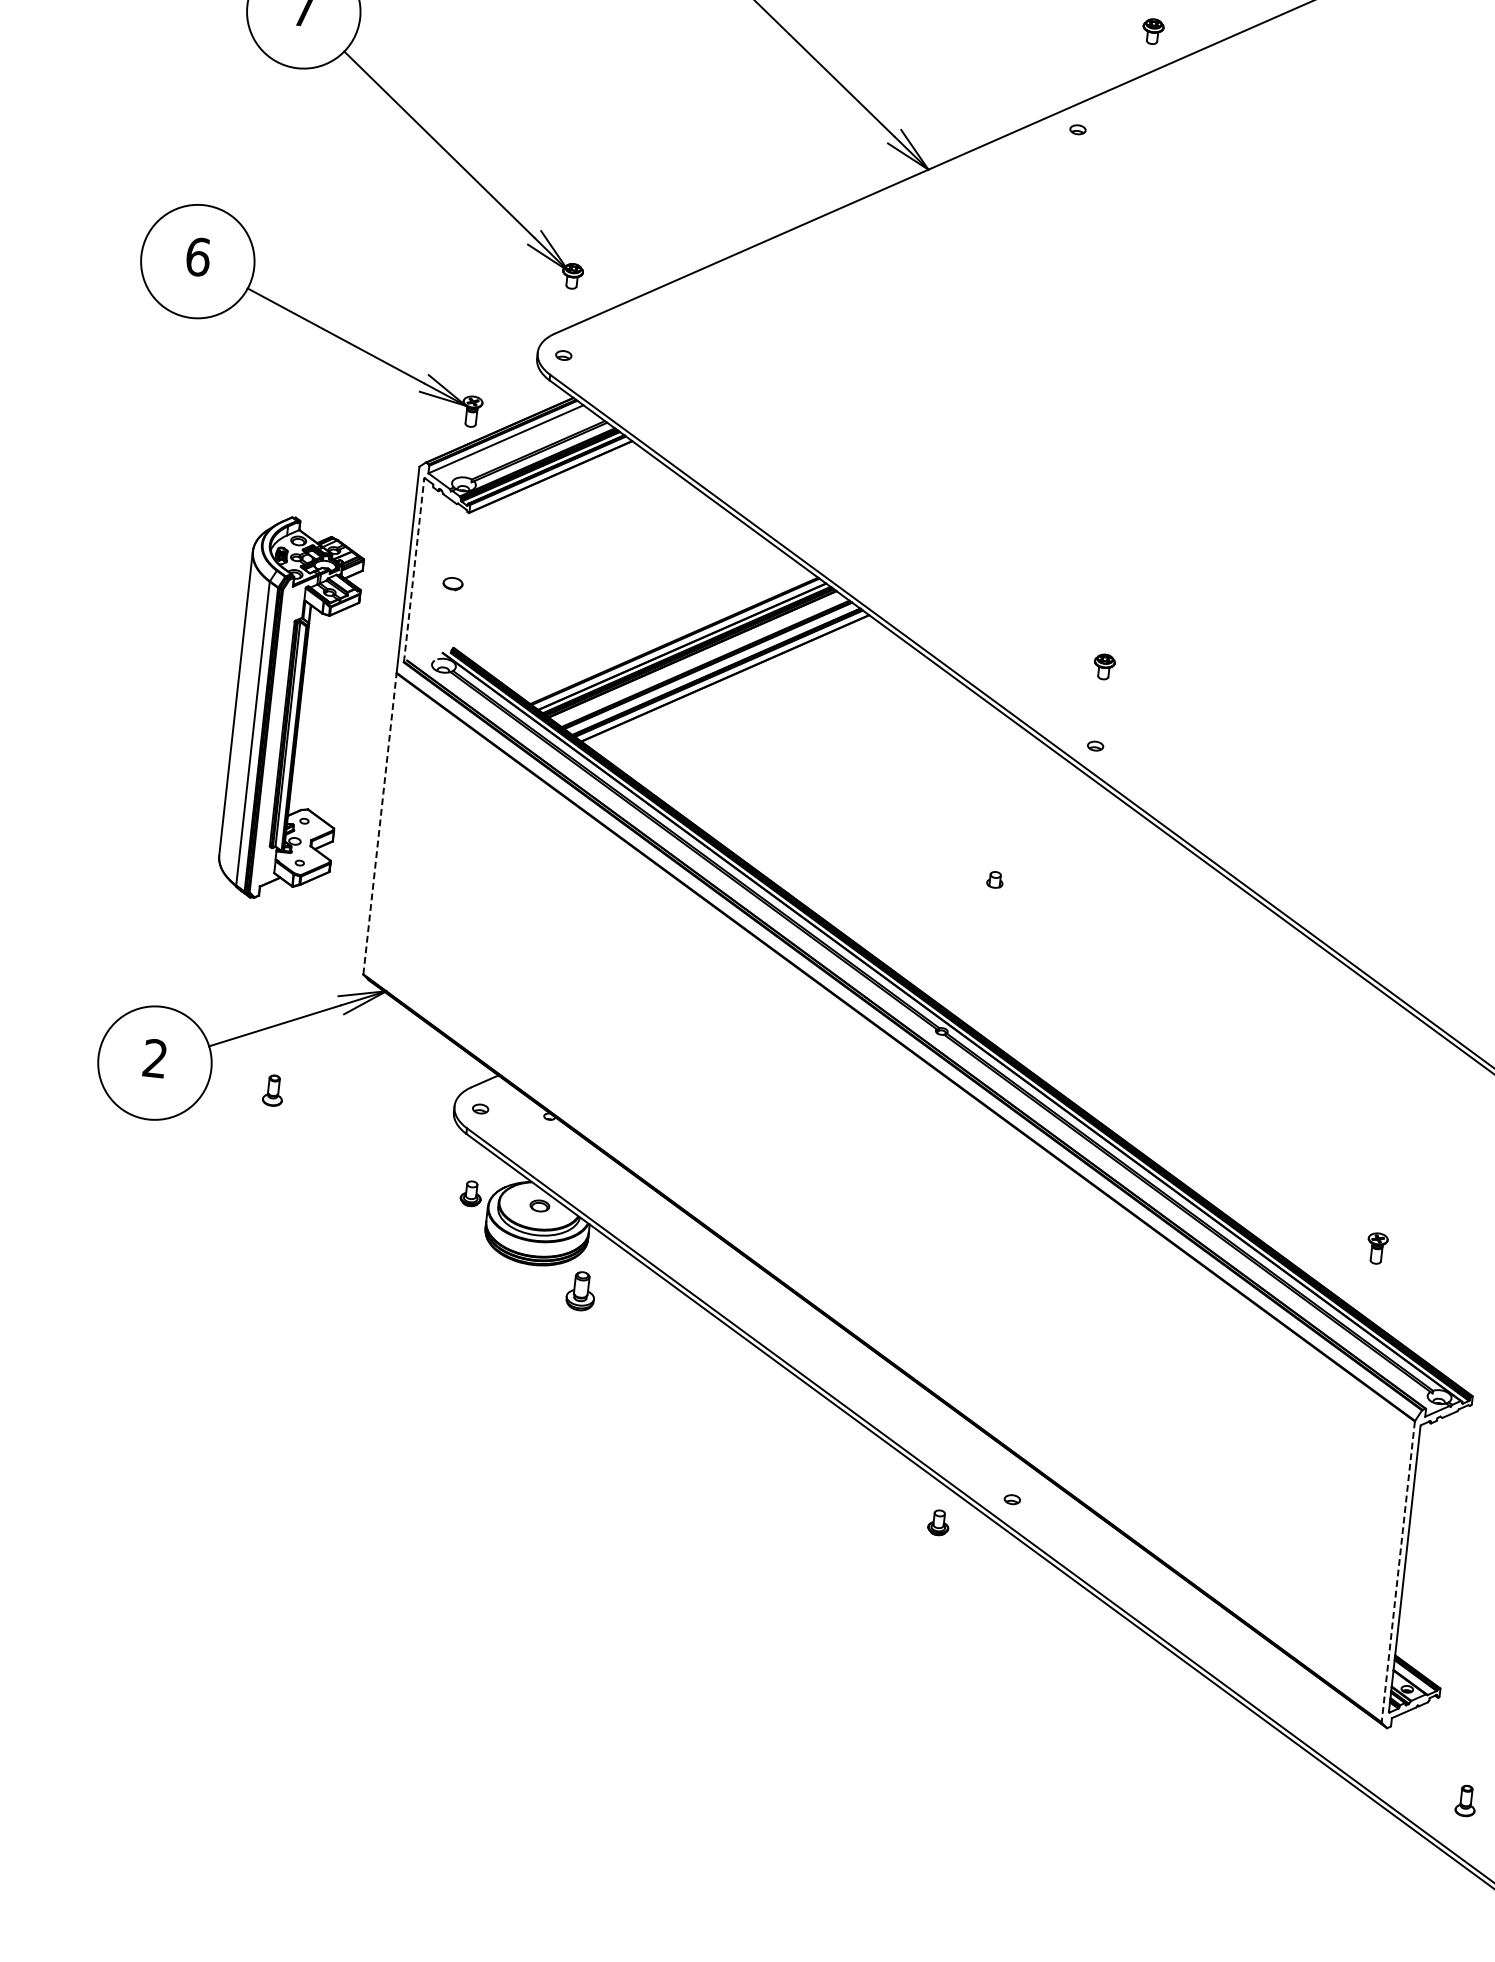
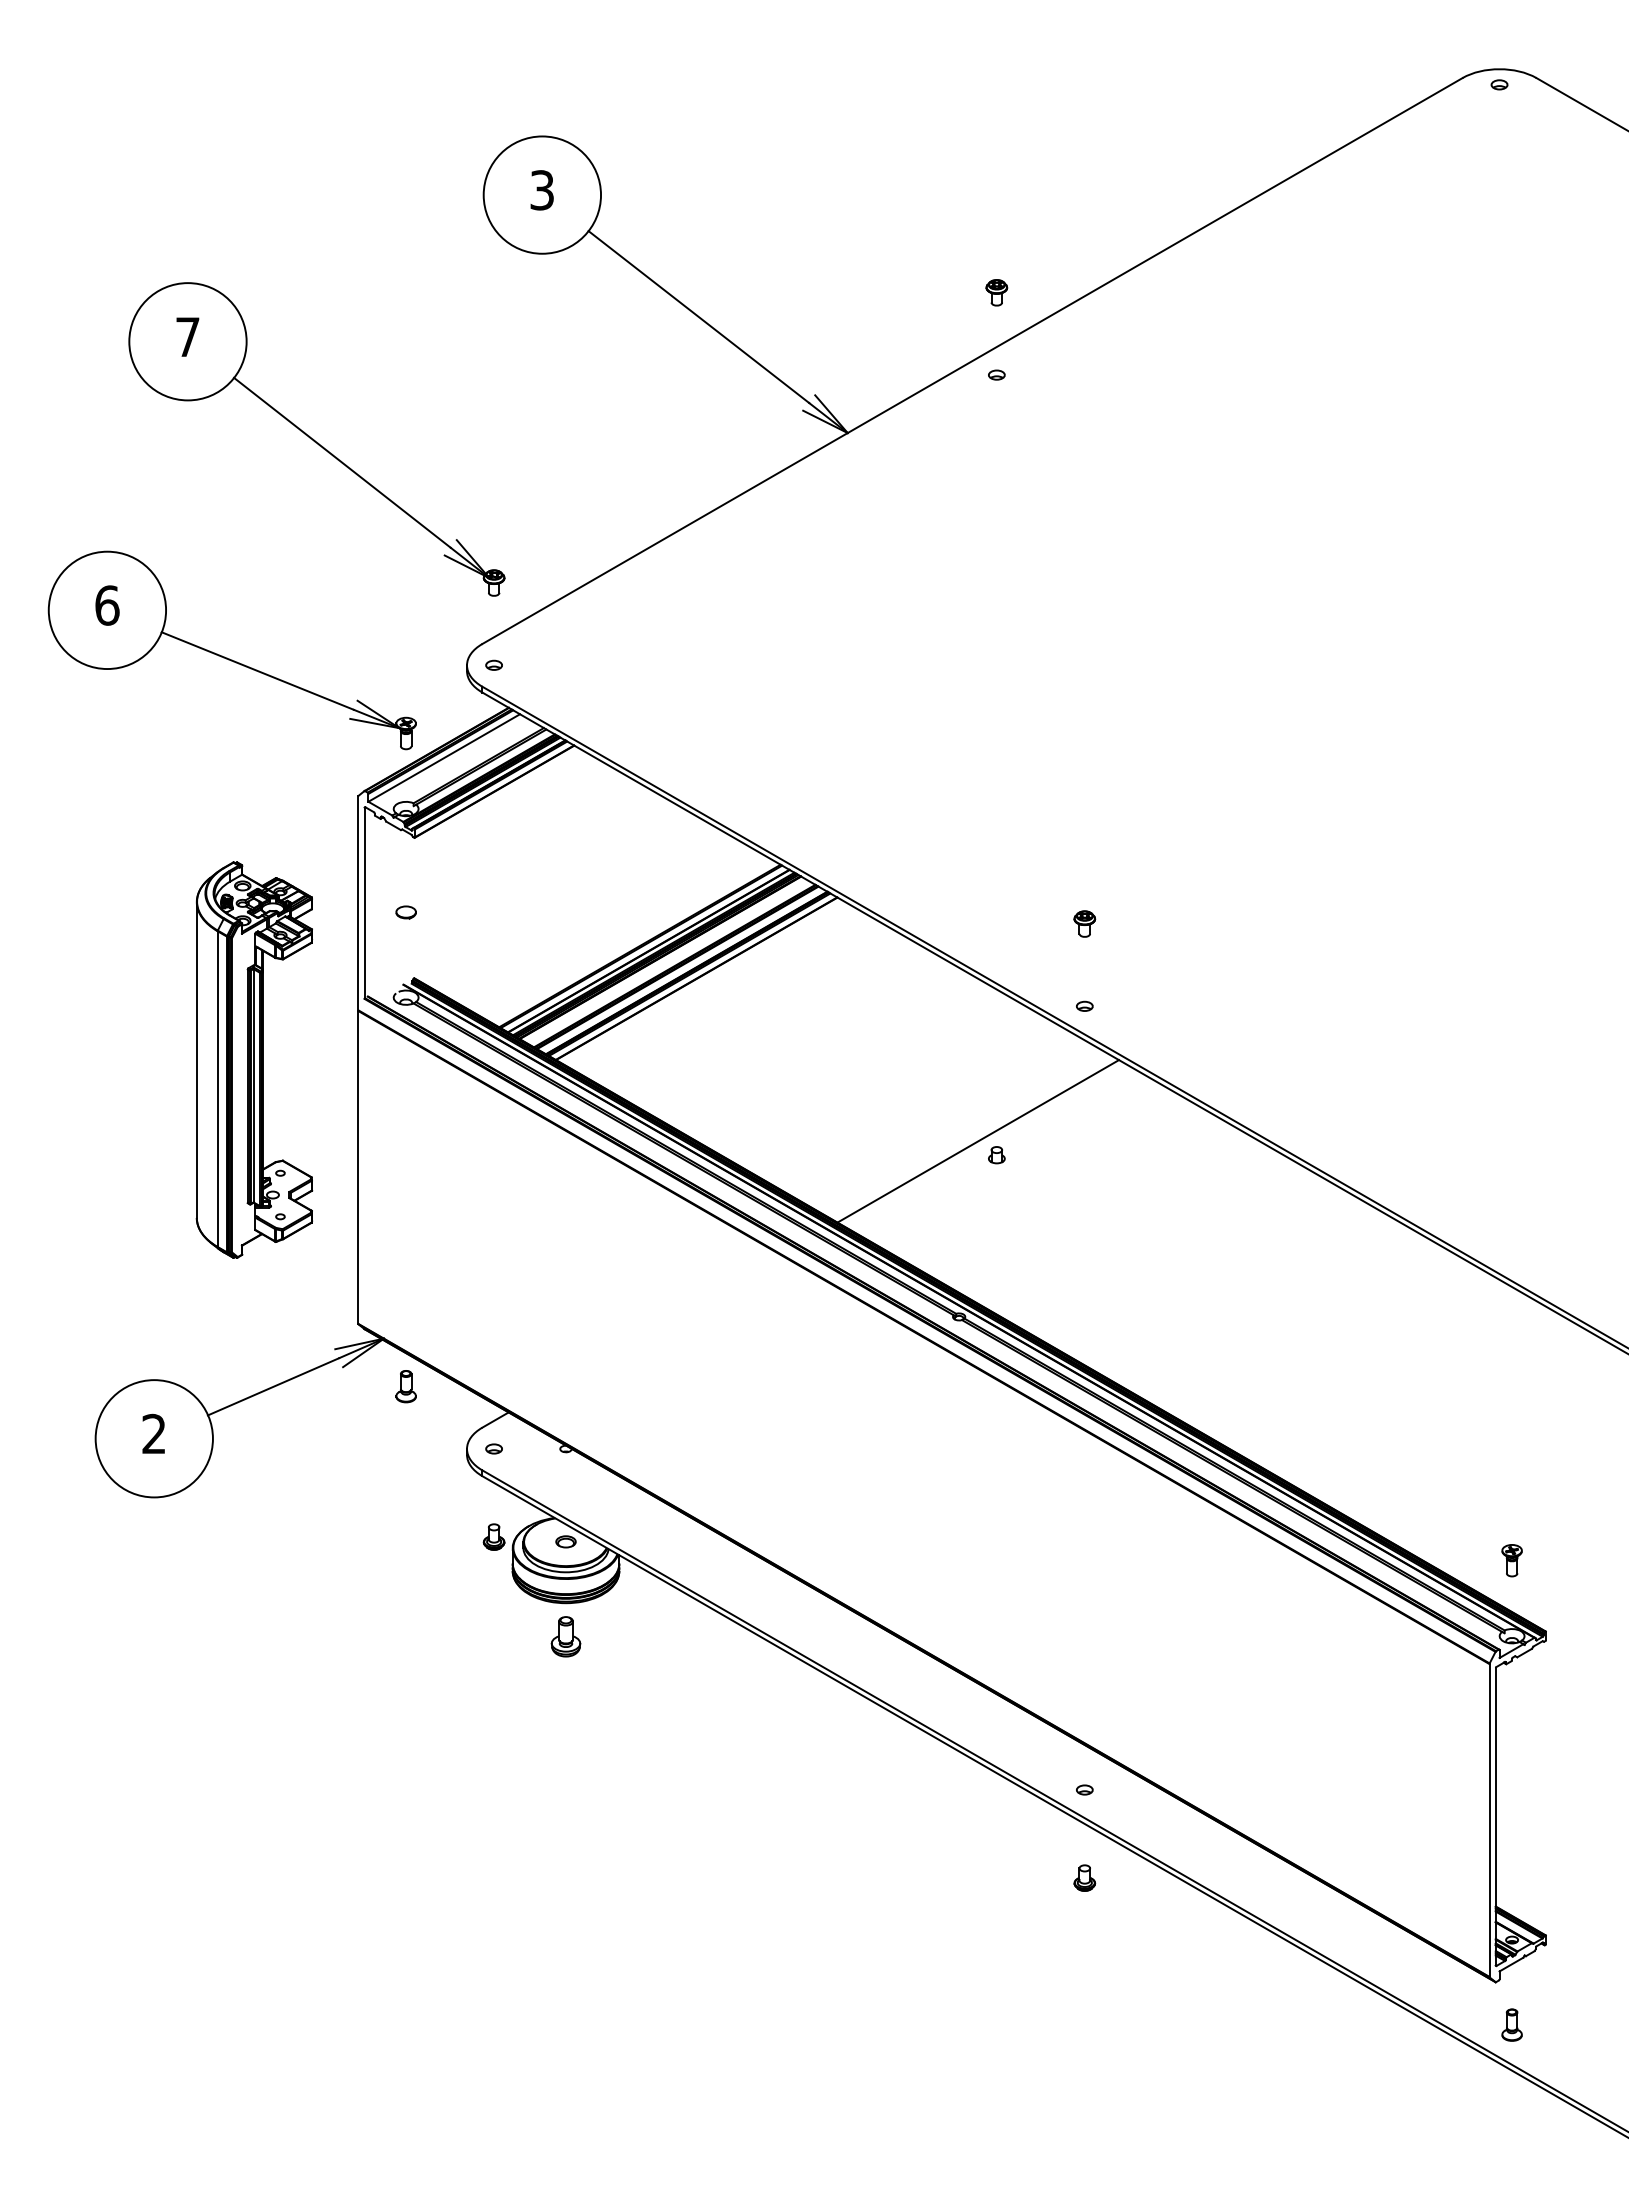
part: (1152, 31) -> (996, 292), moved
line: (413, 569) -> (364, 902), dashed -> solid
line: (380, 823) -> (358, 1166), dashed -> solid
line: (979, 864) -> (978, 1141), added
part: (272, 1090) -> (405, 1386), moved
part: (1376, 1248) -> (1511, 1560), moved
part: (580, 1290) -> (565, 1636), moved
part: (938, 1522) -> (1084, 1877), moved
line: (1398, 1572) -> (1489, 1821), dashed -> solid
part: (1465, 1800) -> (1511, 2024), moved

